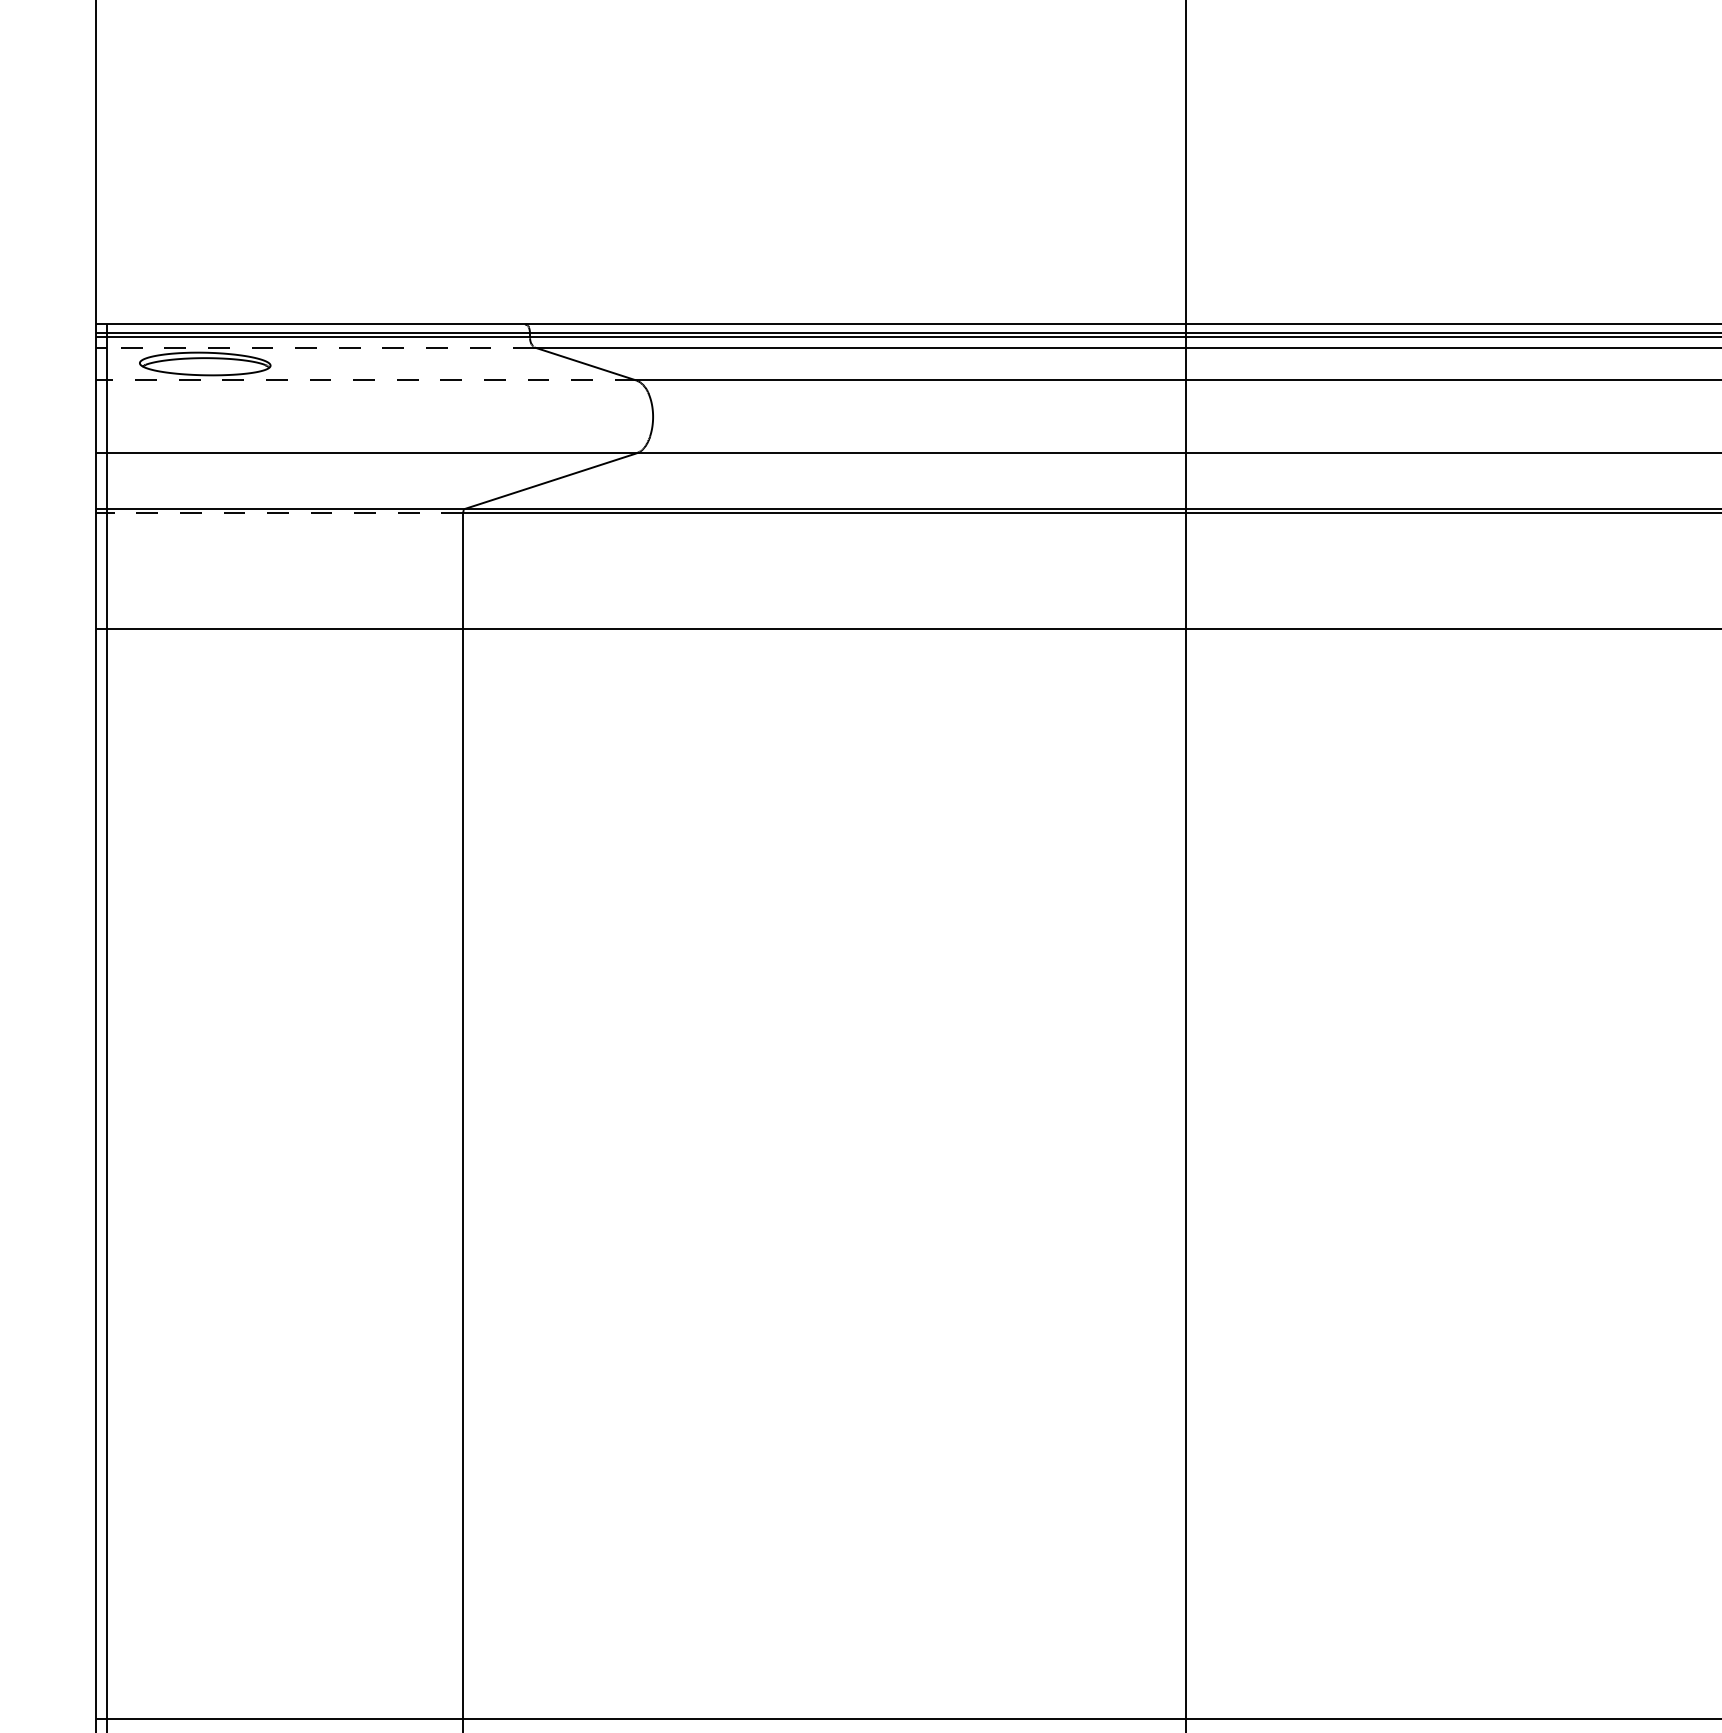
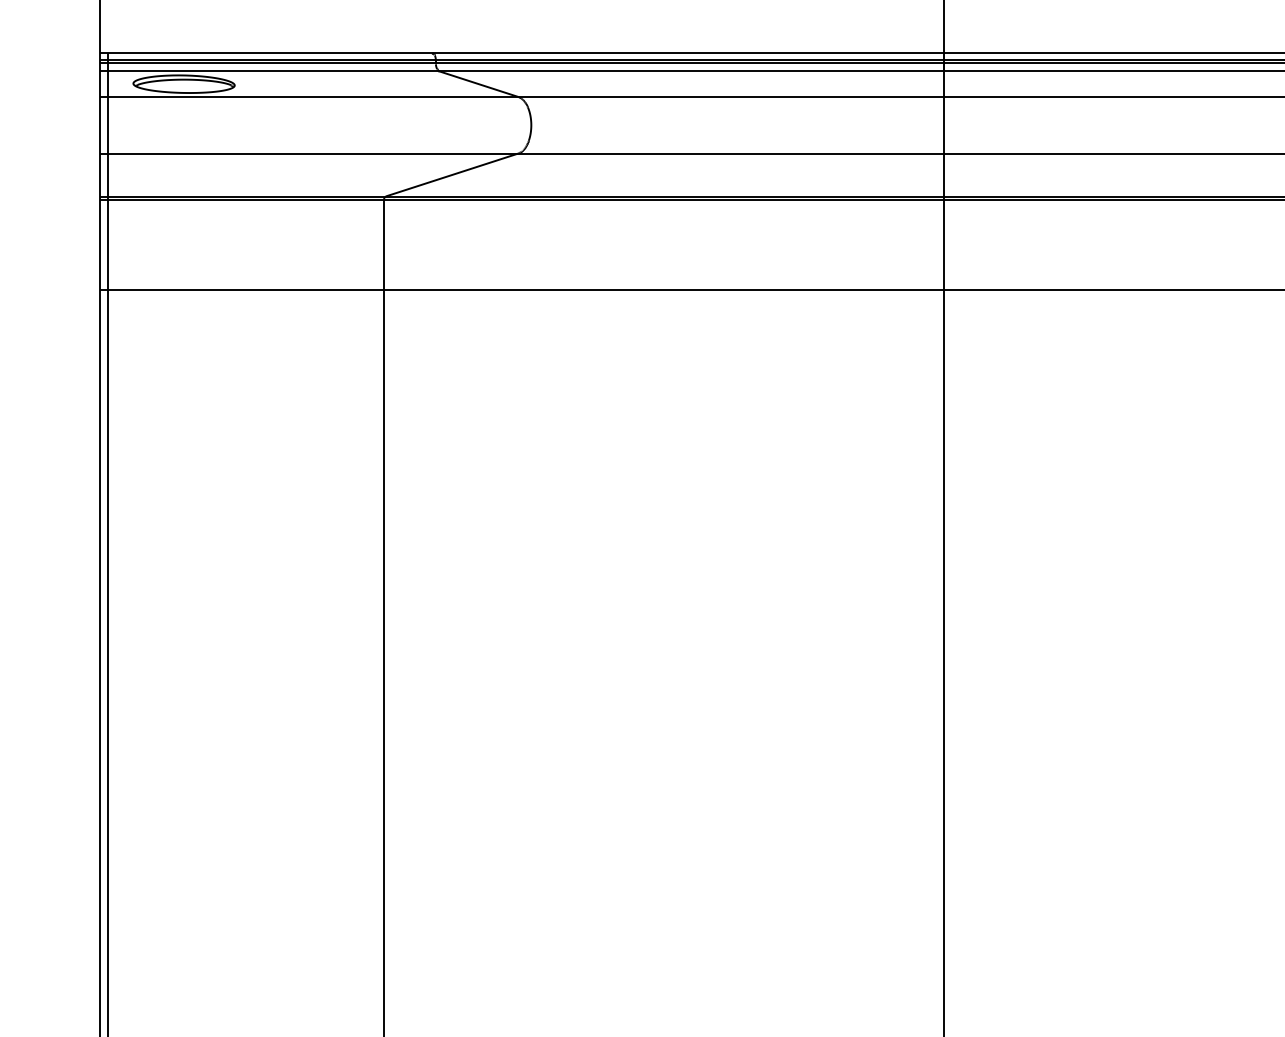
line: (321, 347) -> (274, 71), dashed -> solid
line: (371, 380) -> (312, 97), dashed -> solid
line: (284, 513) -> (245, 200), dashed -> solid

